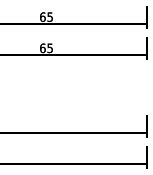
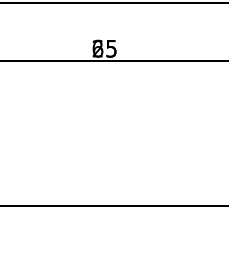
text: (42, 48) -> (97, 49), 65 -> 25

